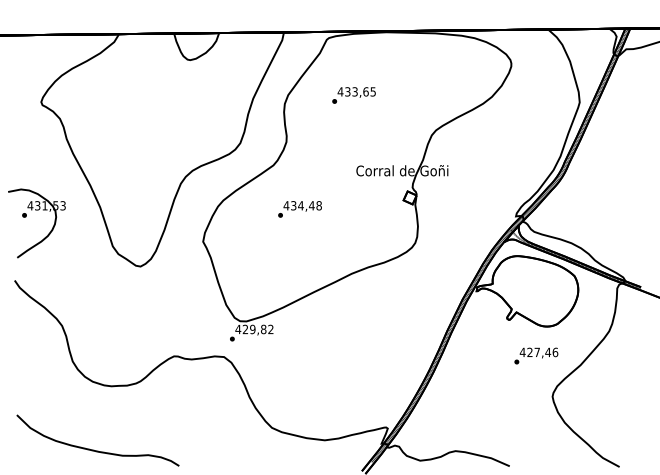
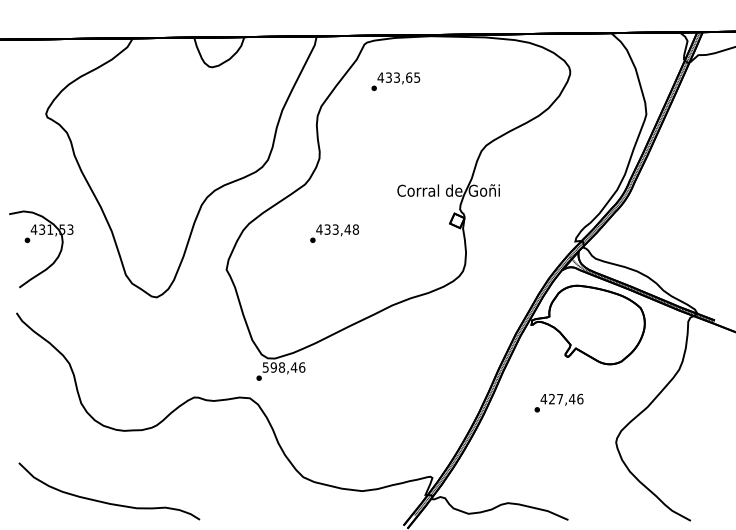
text: (353, 95) -> (395, 81), moved
text: (300, 205) -> (335, 229), 434,48 -> 433,48
text: (254, 329) -> (283, 367), 429,82 -> 598,46
text: (535, 355) -> (558, 402), moved

